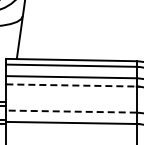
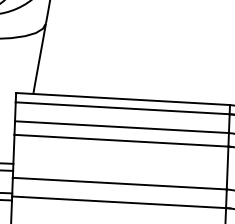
line: (72, 85) -> (123, 140), dashed -> solid
line: (71, 111) -> (119, 183), dashed -> solid

